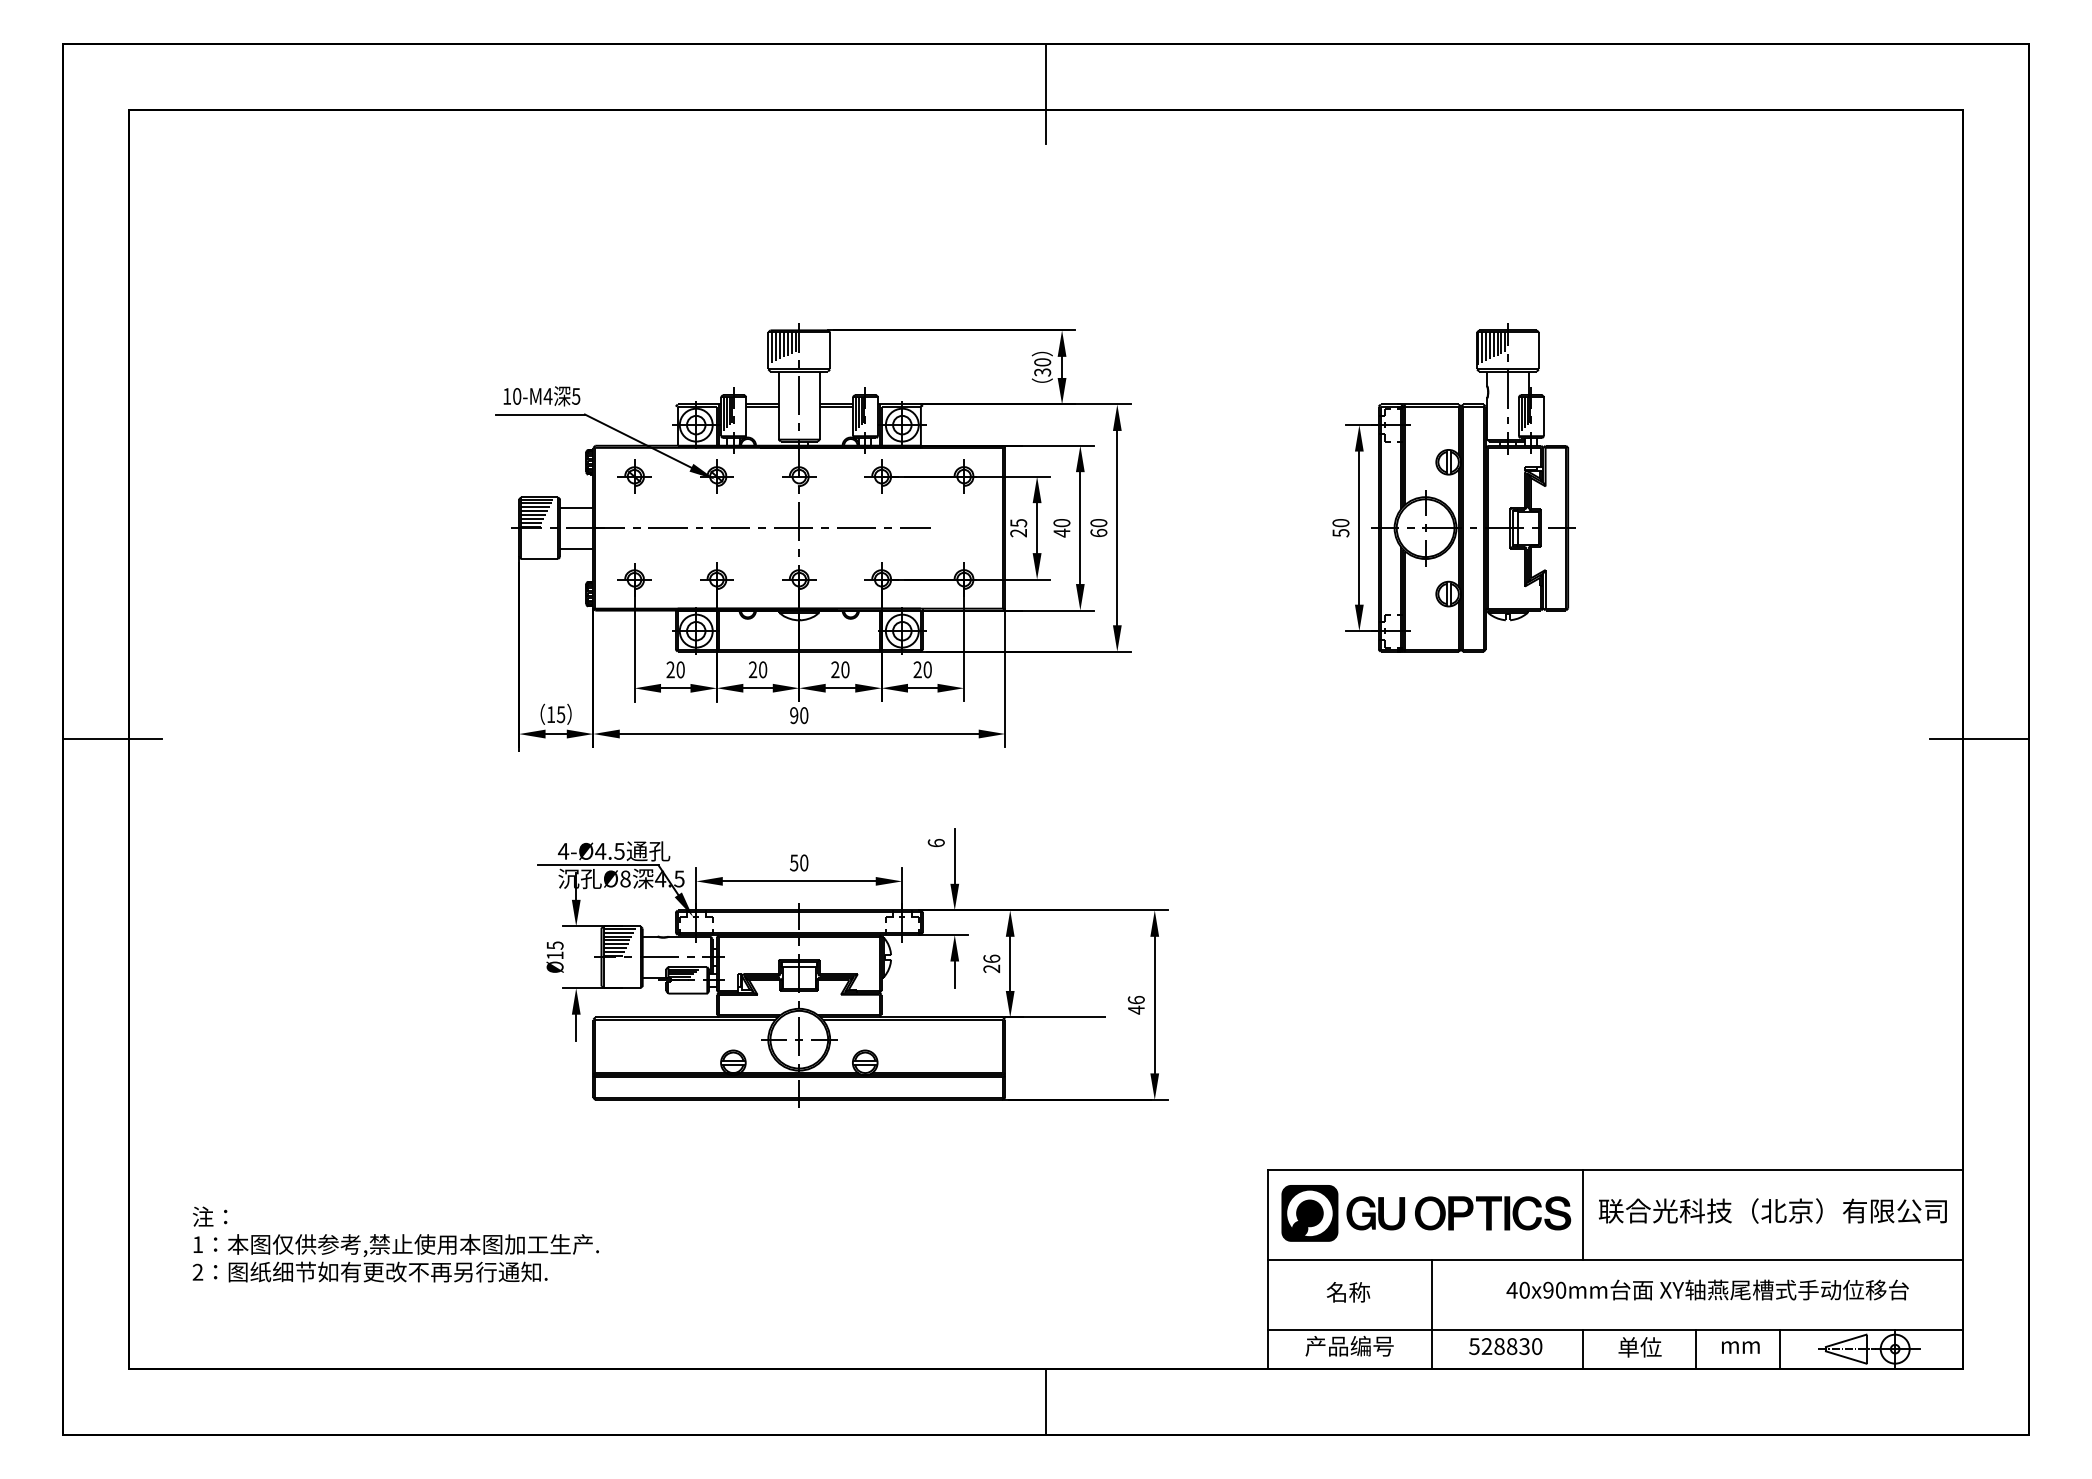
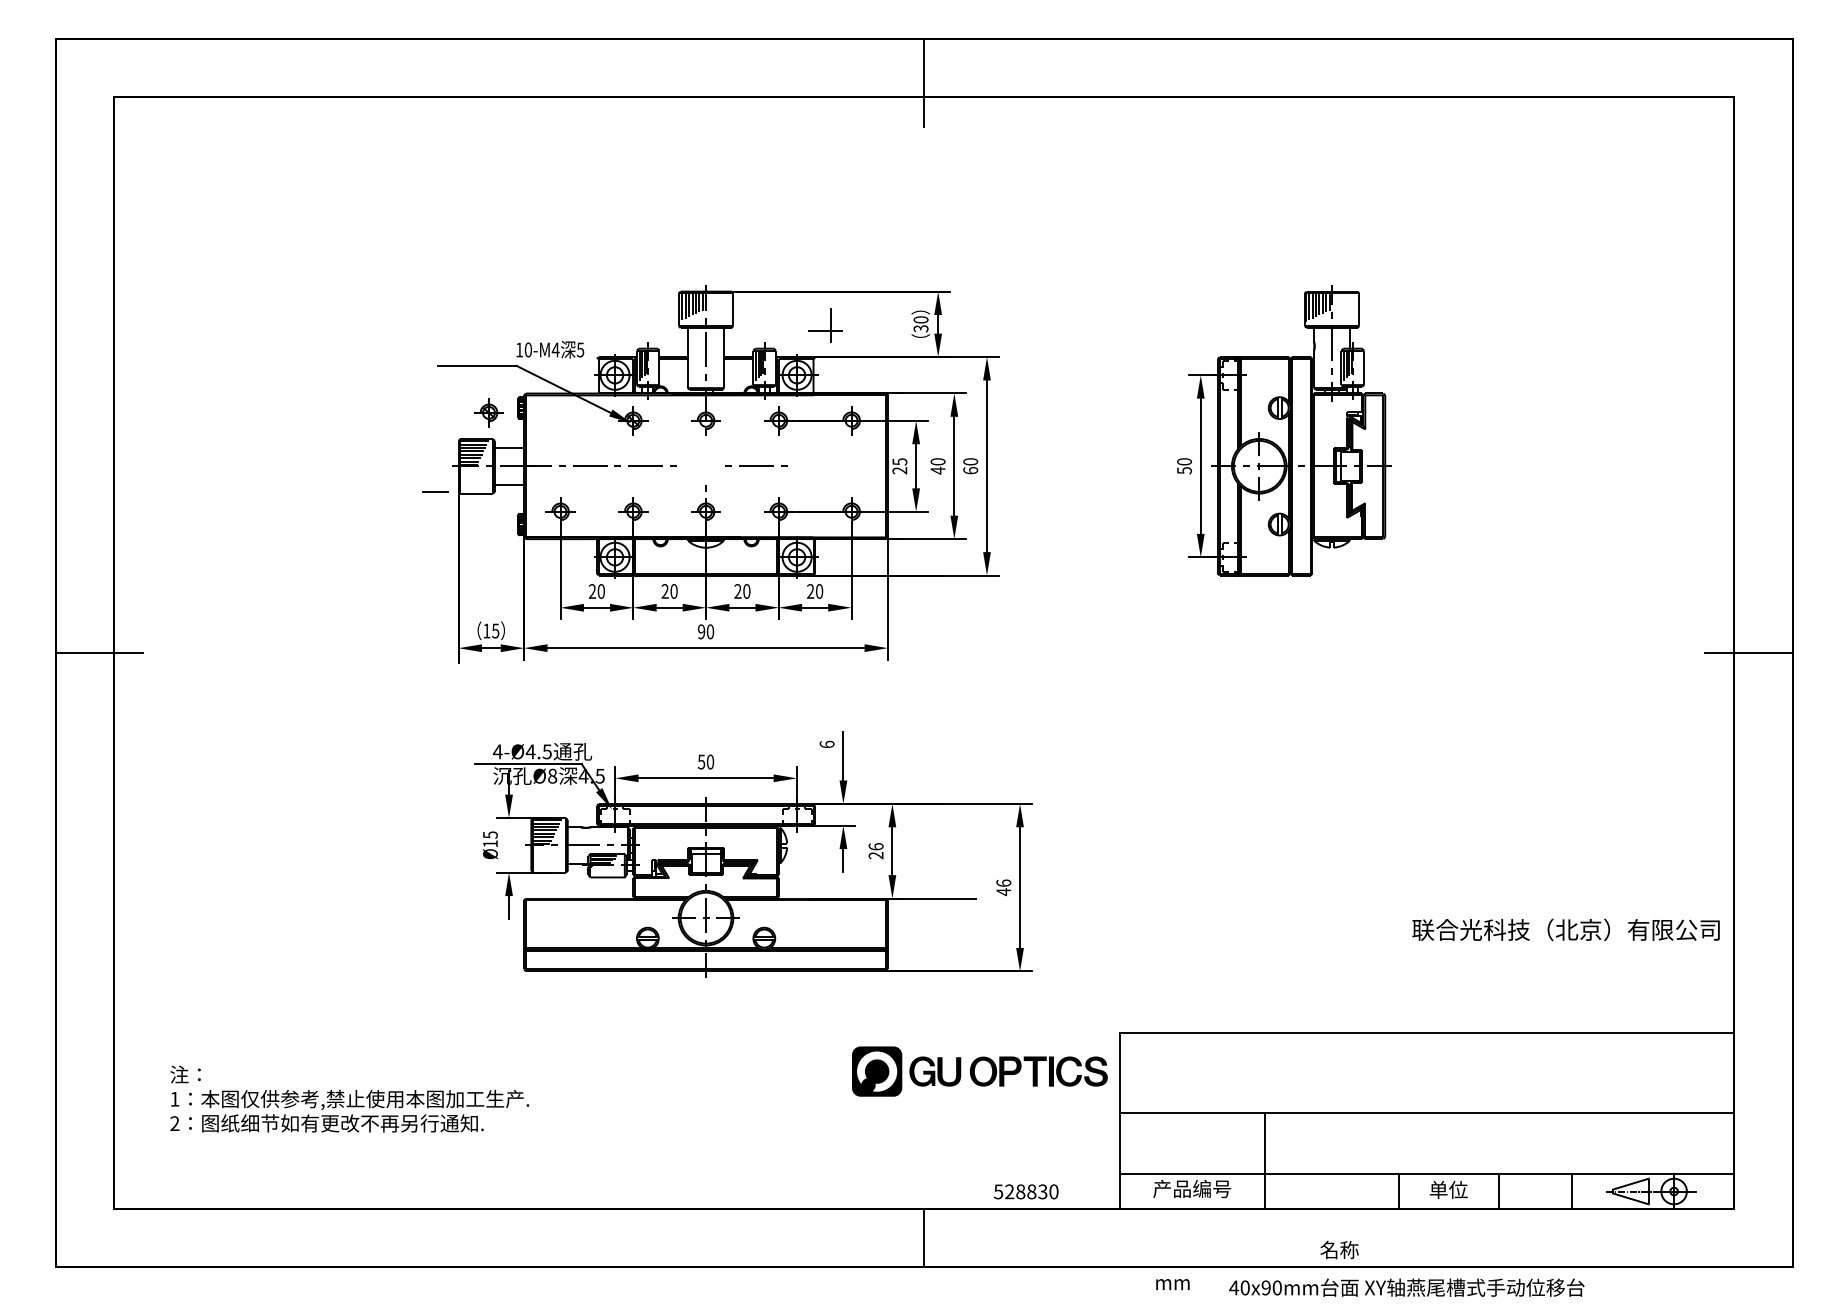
text: (541, 396) -> (549, 350), moved
part: (634, 476) -> (488, 412), moved
part: (793, 521) -> (825, 325), moved
line: (915, 527) -> (435, 491), moved
text: (1772, 1210) -> (1565, 929), moved
part: (1426, 1213) -> (980, 1071), moved
line: (1583, 1214) -> (1398, 1072), removed
text: (1707, 1289) -> (1406, 1287), moved
text: (1348, 1292) -> (1339, 1250), moved
text: (1505, 1346) -> (1026, 1191), moved
text: (1740, 1347) -> (1172, 1284), moved

